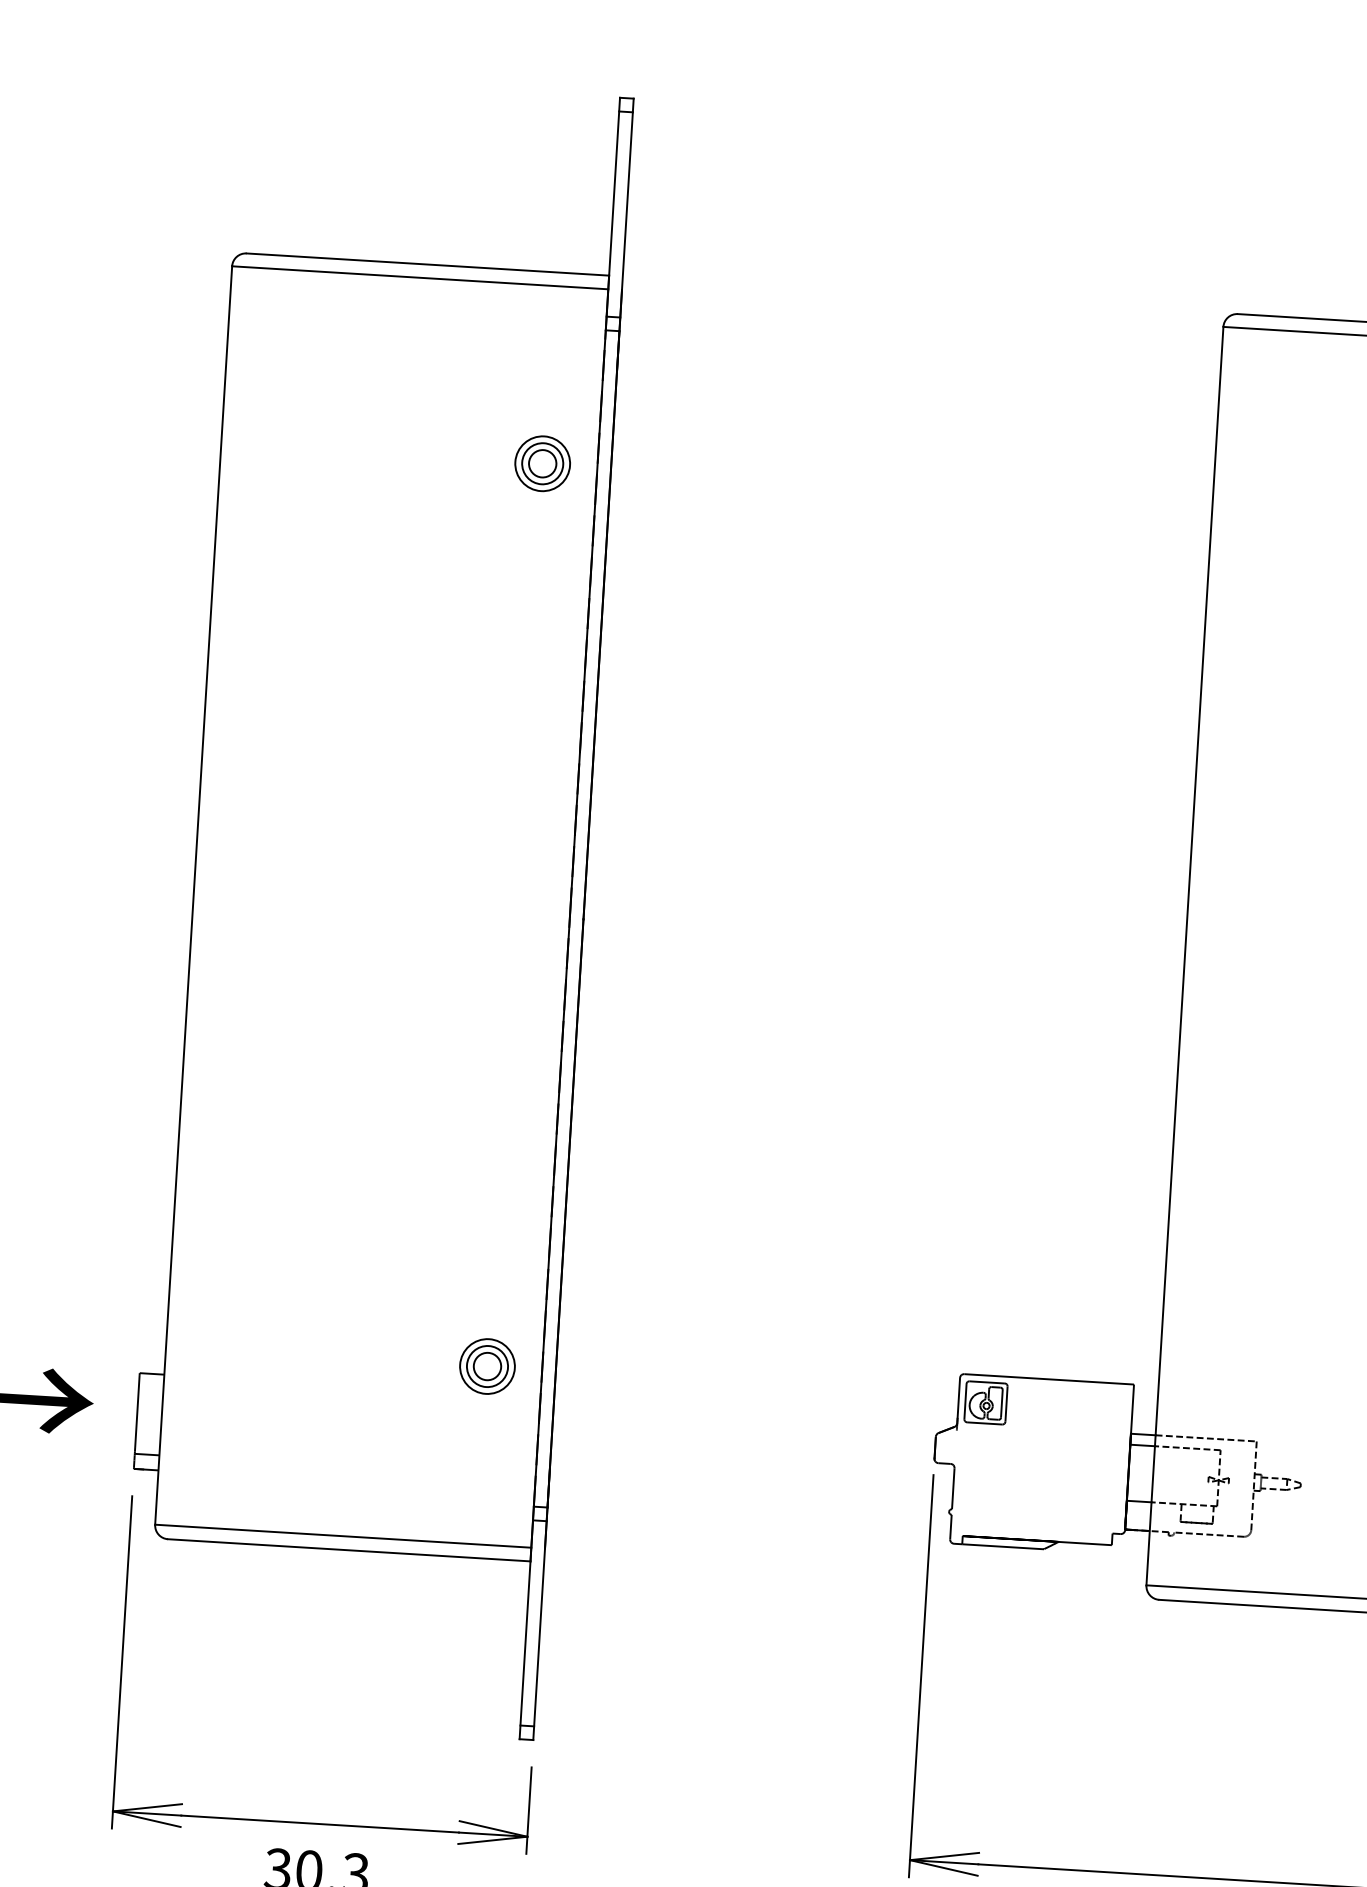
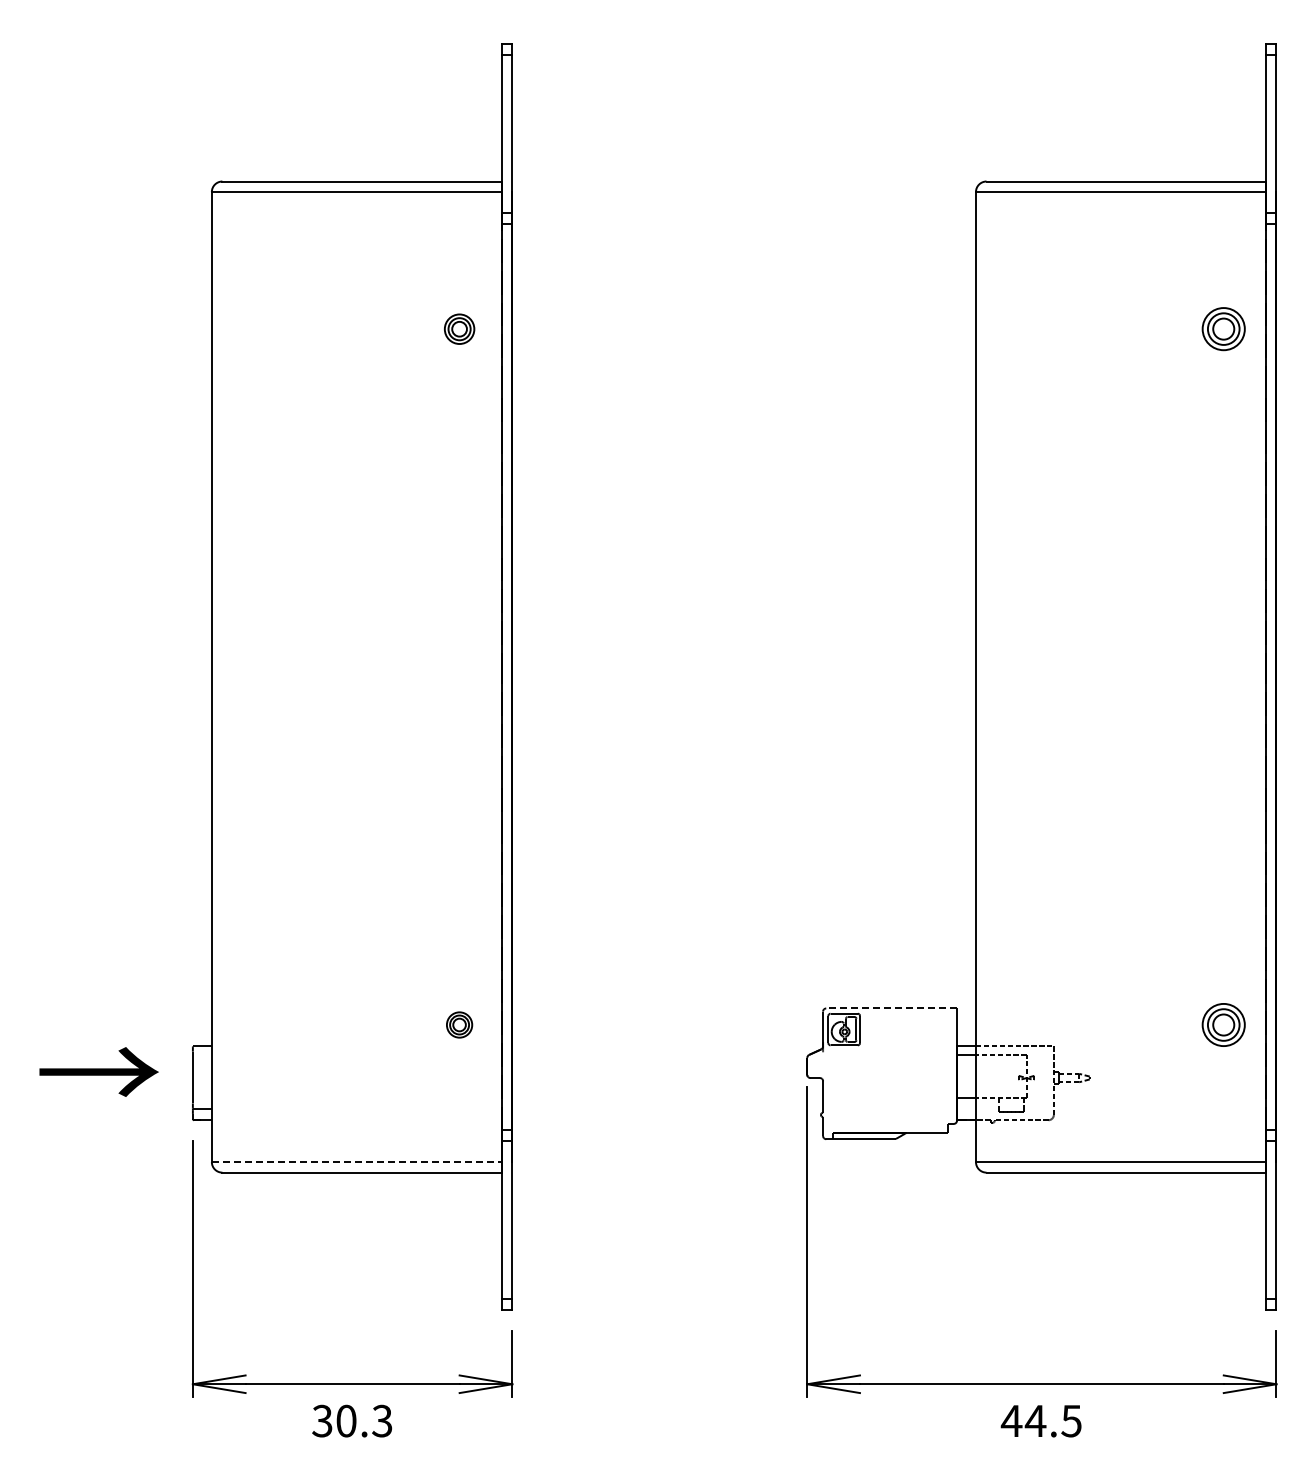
part: (542, 464) -> (459, 329), size x0.7
part: (487, 1365) -> (459, 1024), size x0.6
line: (1049, 1379) -> (891, 1008), solid -> dashed
line: (342, 1536) -> (356, 1162), solid -> dashed

